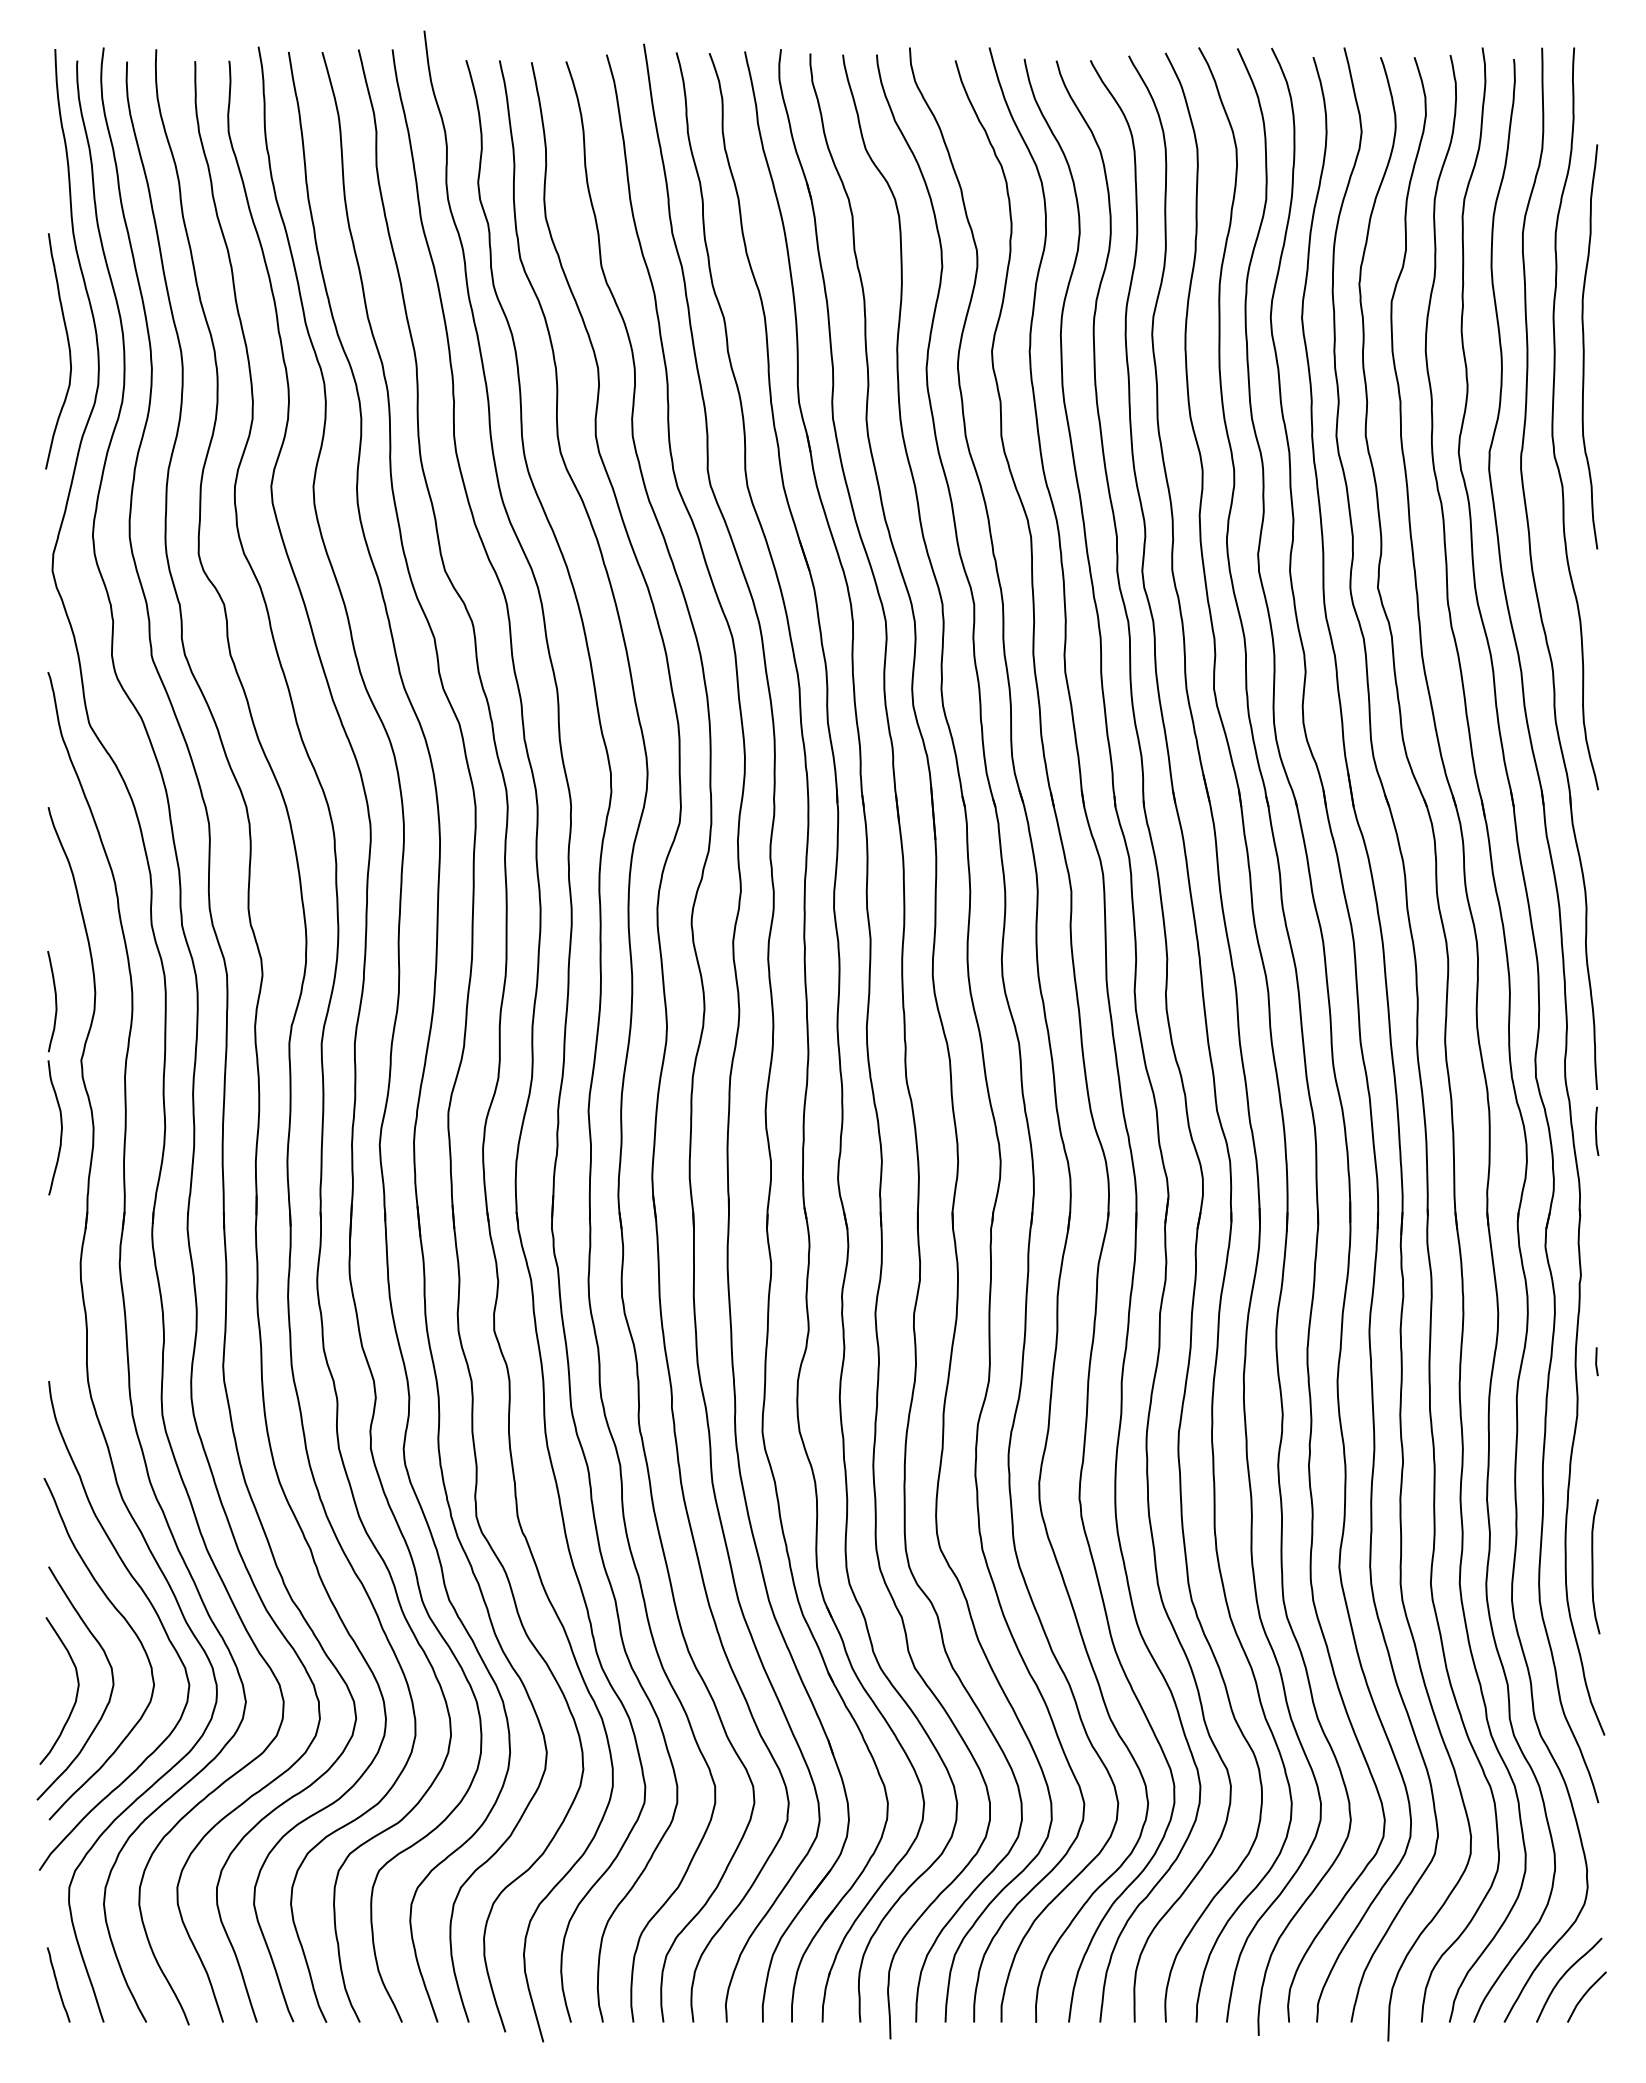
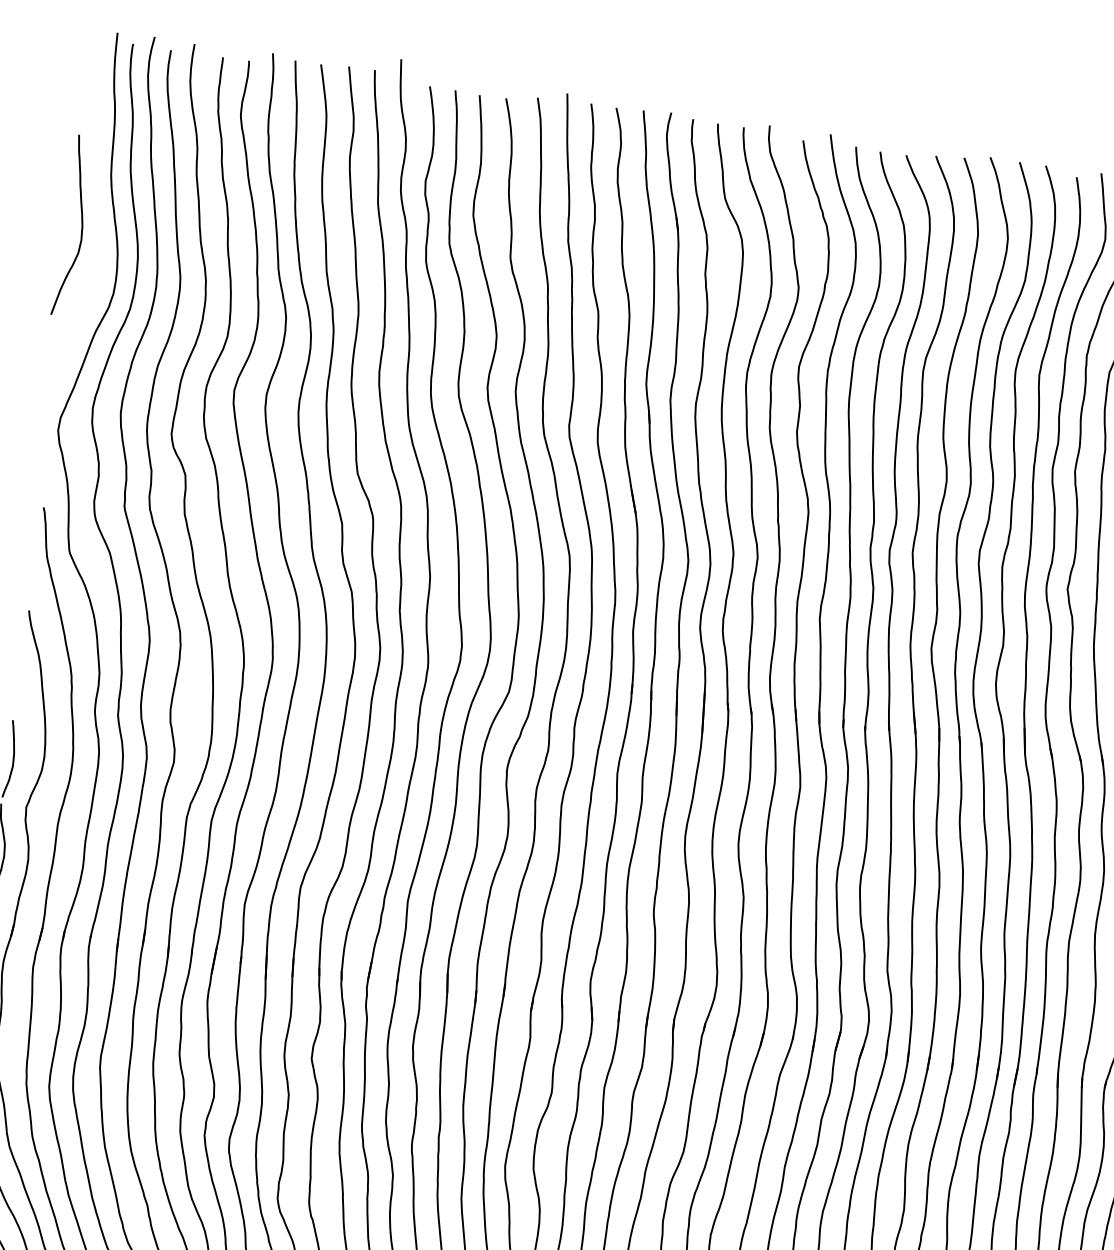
curve: (68, 349) -> (81, 225), moved

